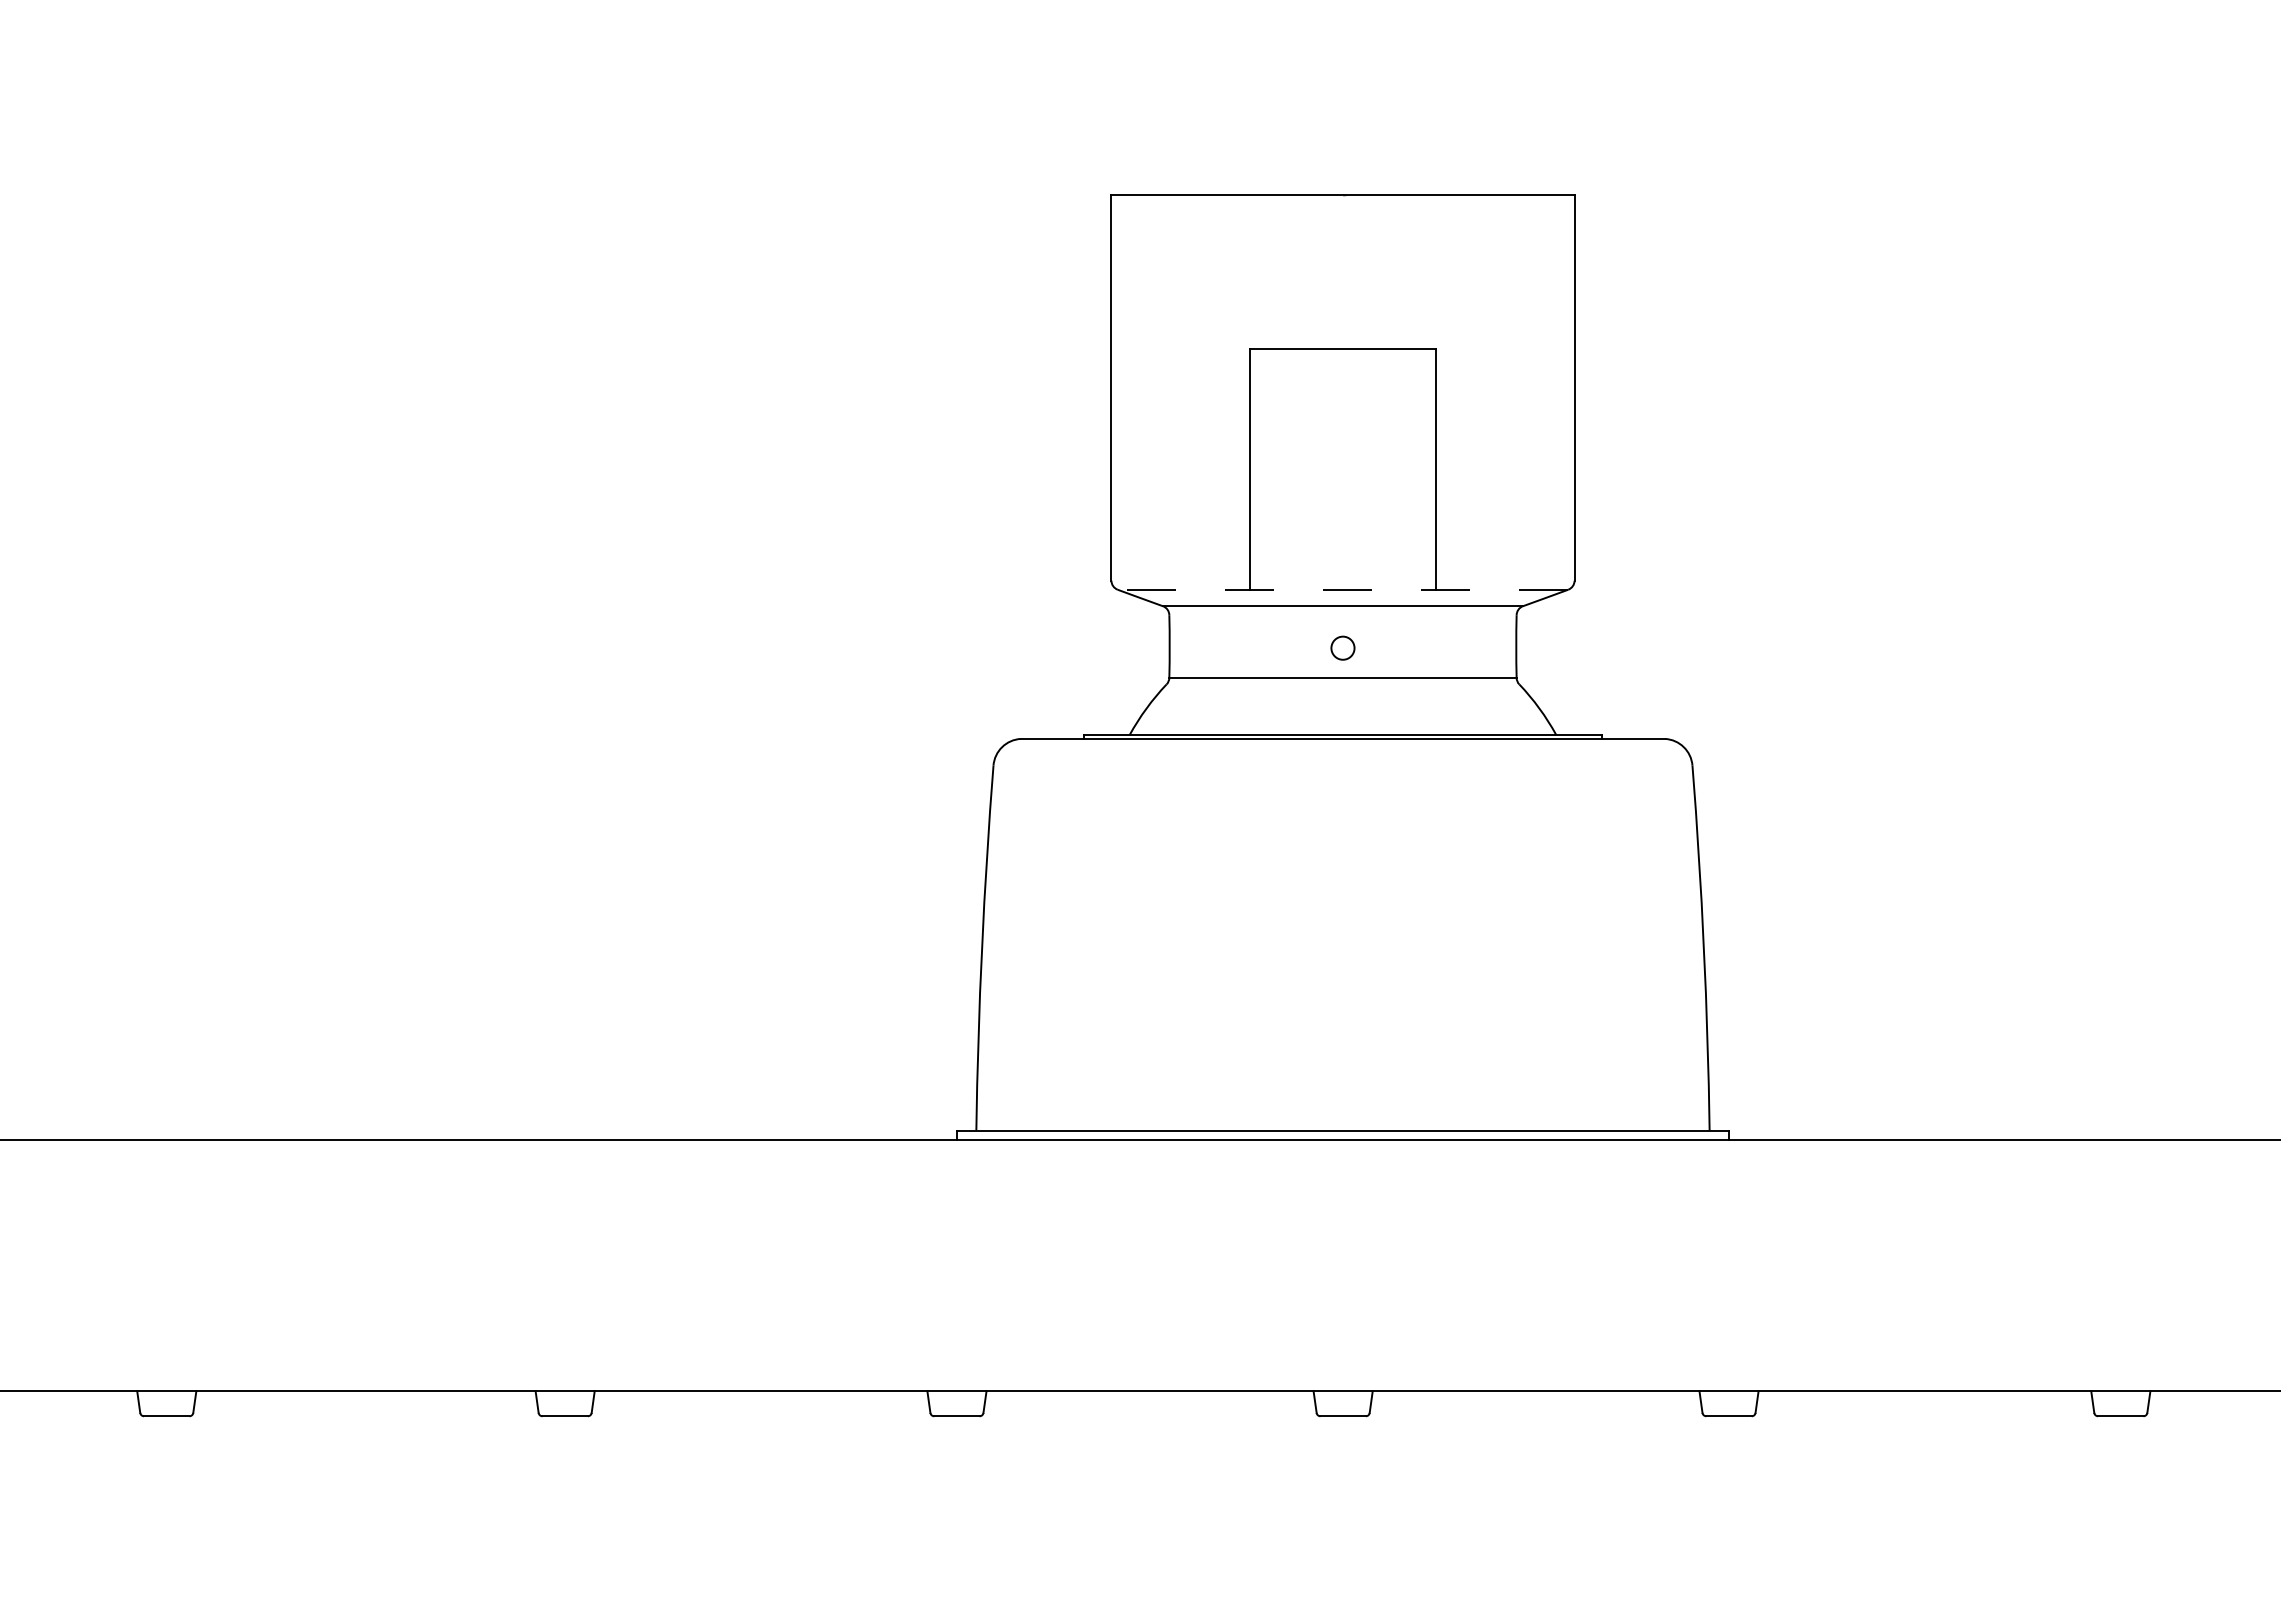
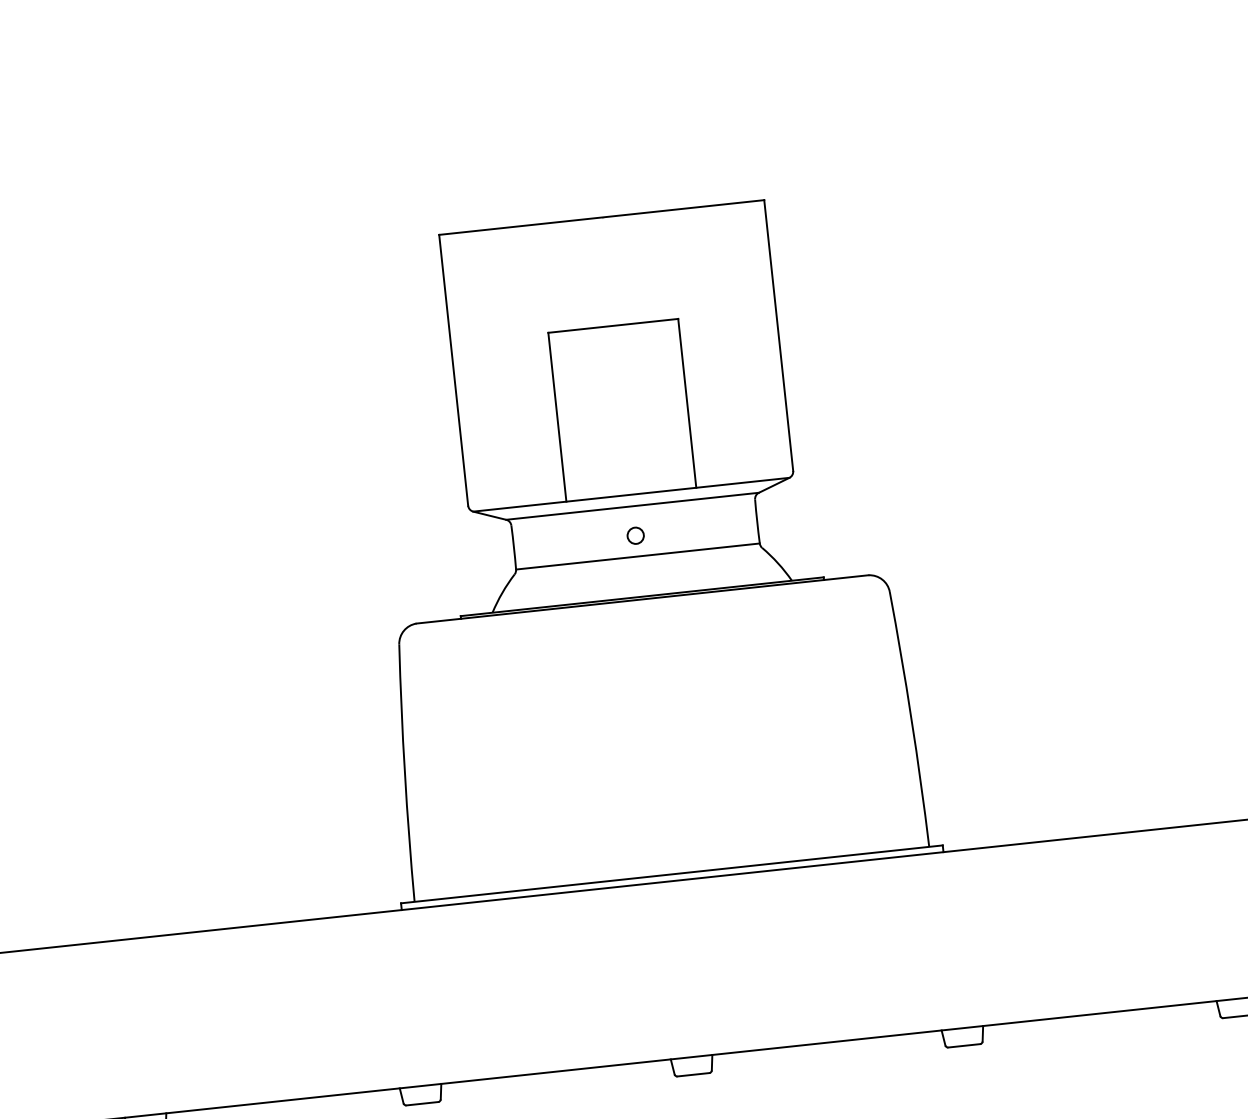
line: (1342, 589) -> (630, 494), dashed -> solid

